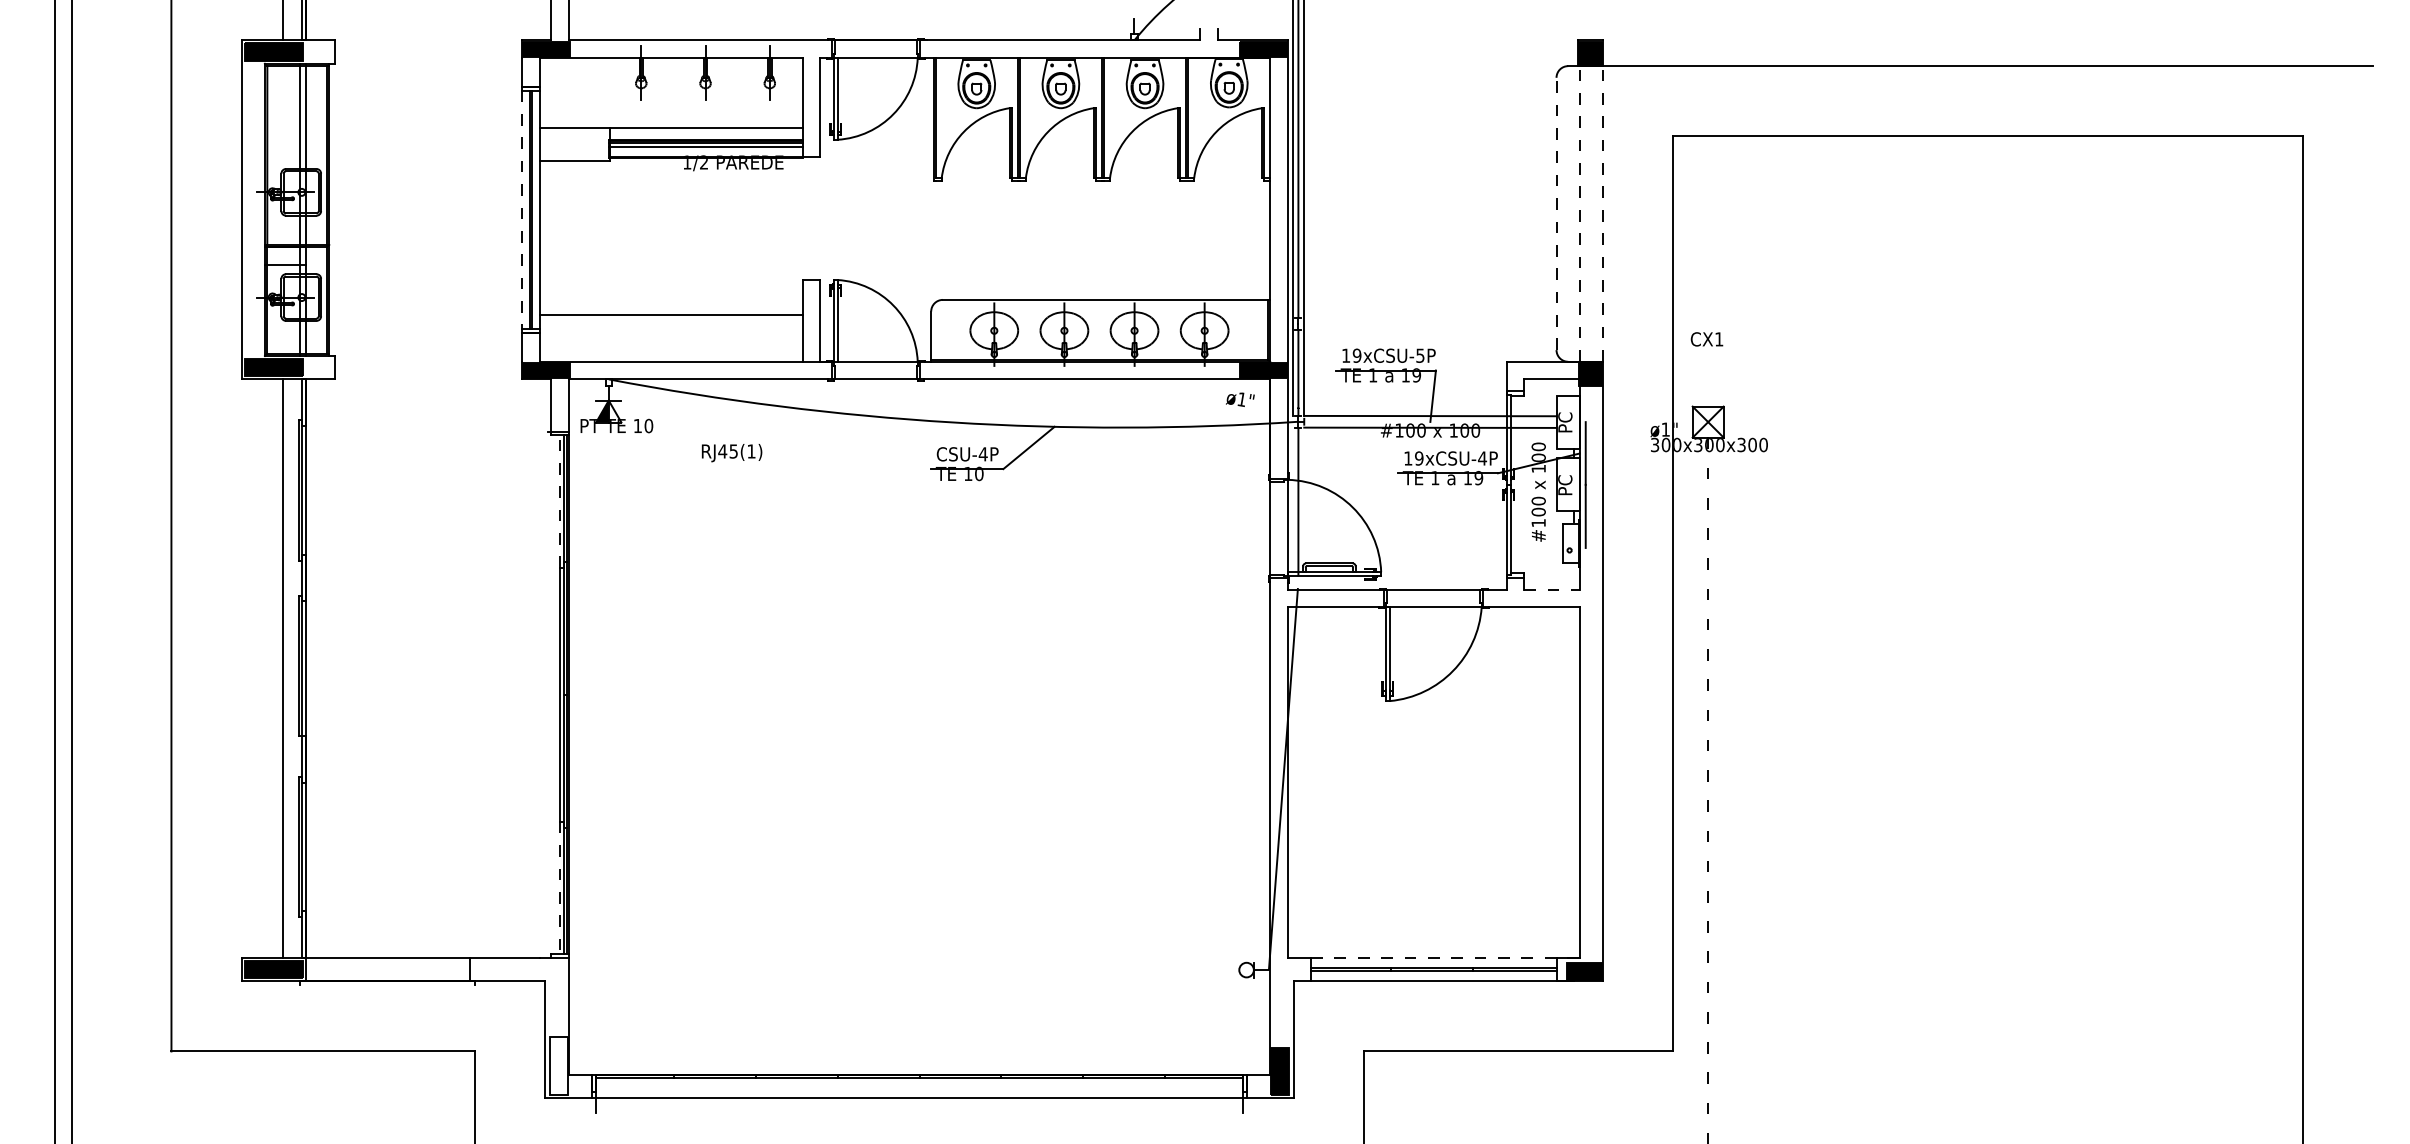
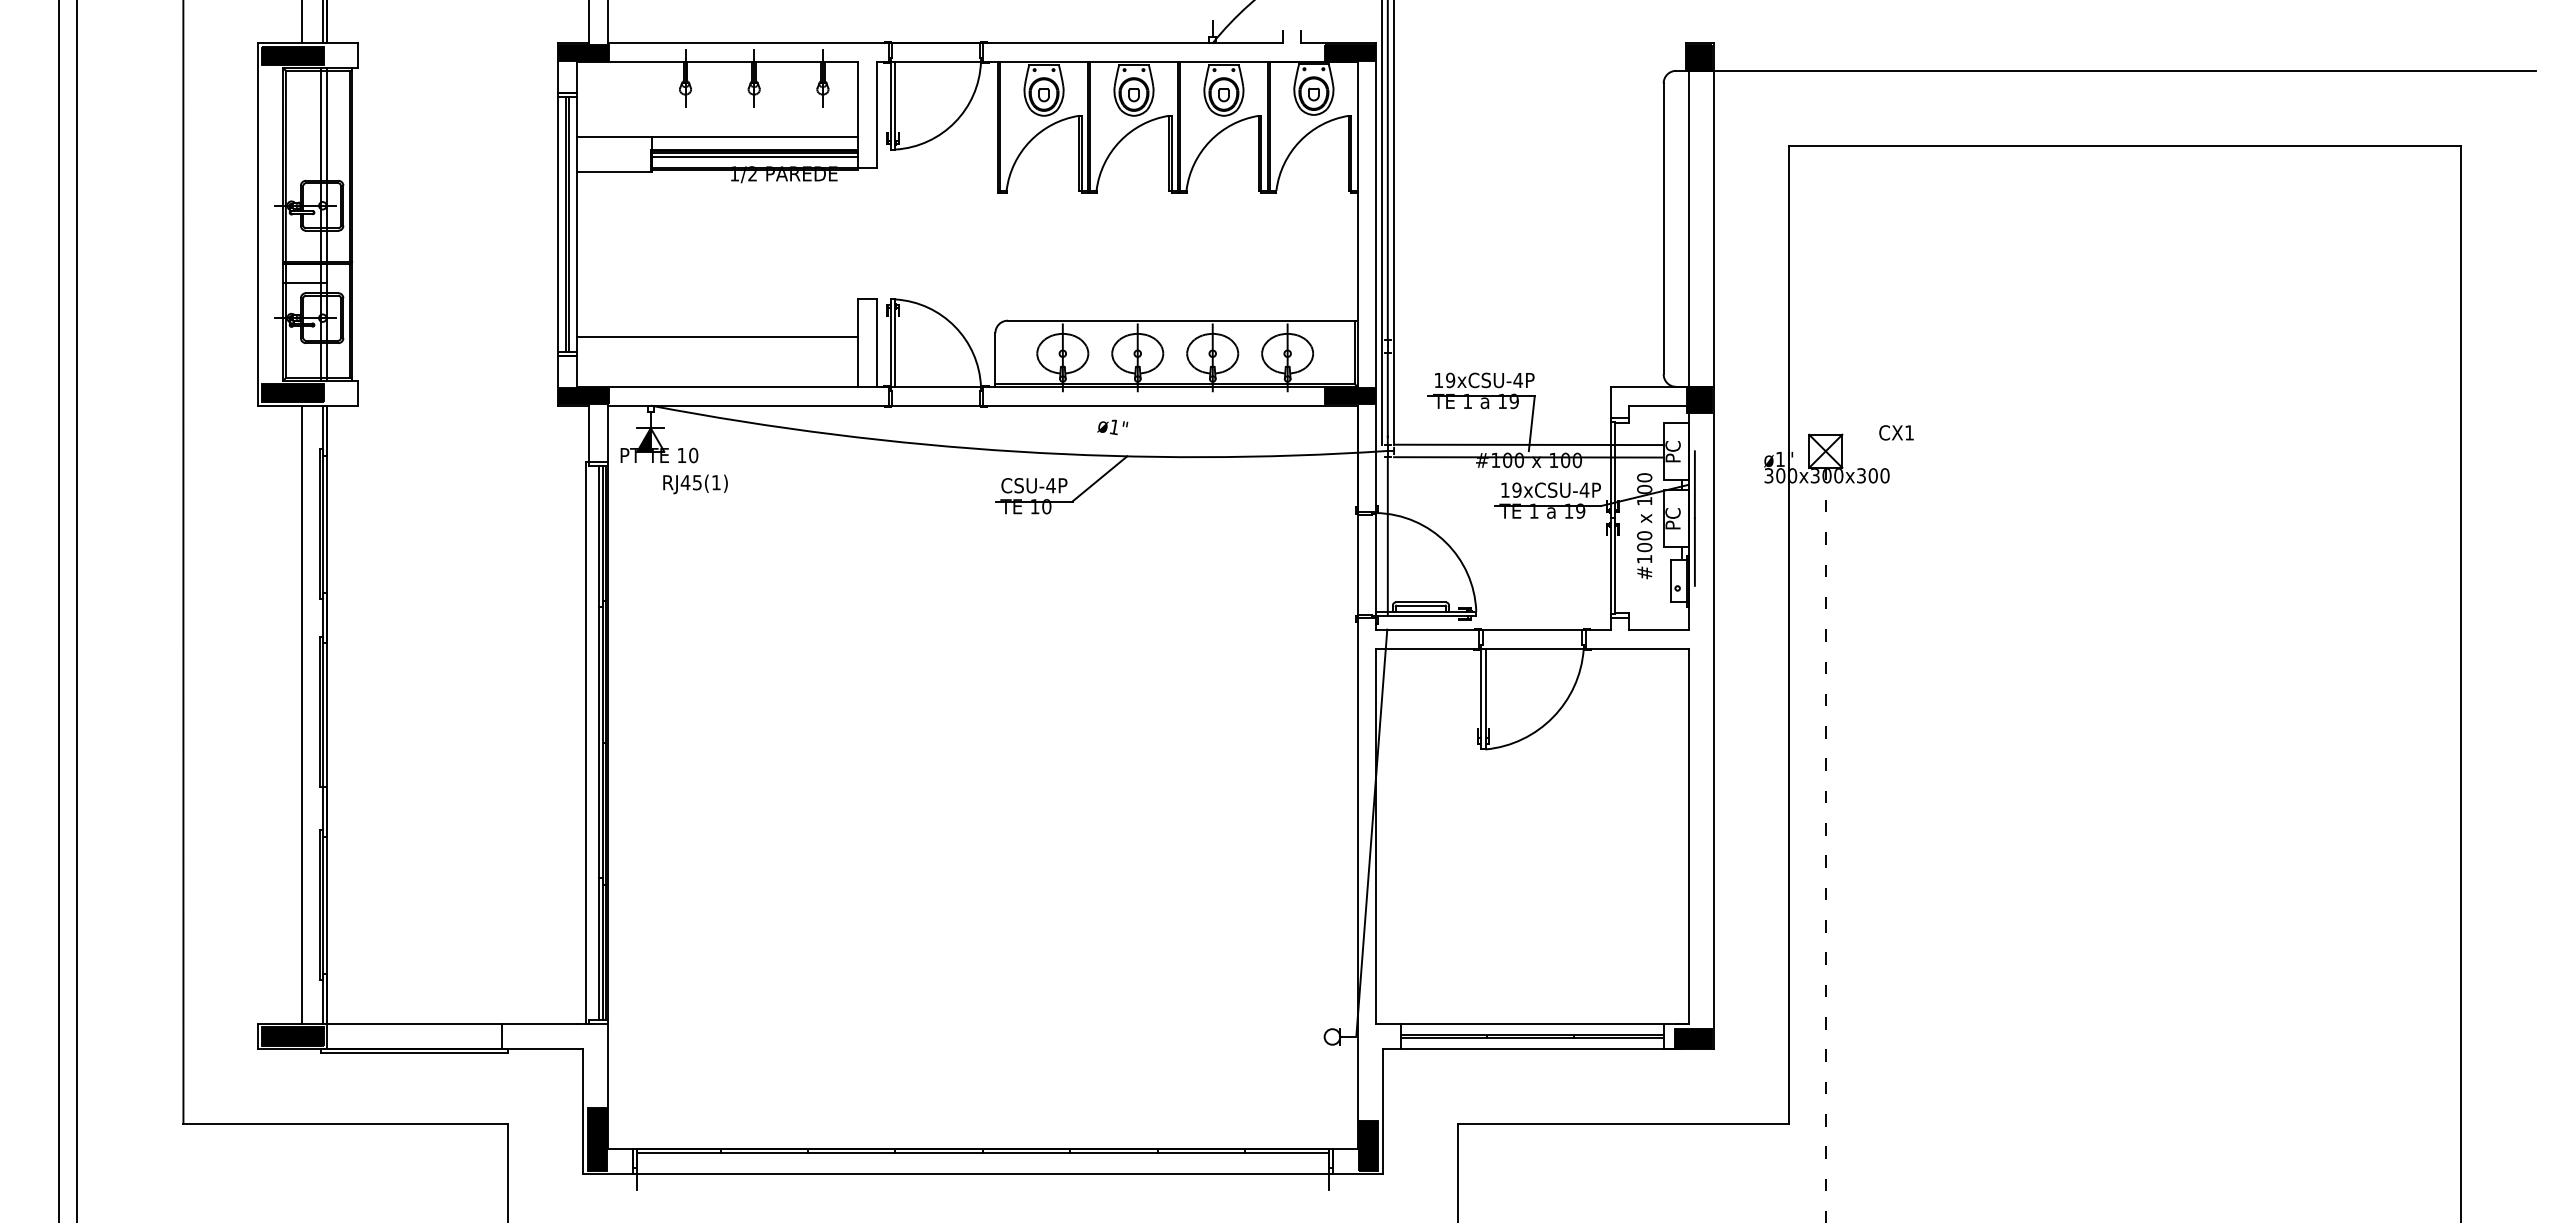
line: (522, 210) -> (558, 225), dashed -> solid
line: (1556, 213) -> (1663, 228), dashed -> solid
line: (1579, 213) -> (1688, 228), dashed -> solid
line: (1603, 213) -> (1713, 228), dashed -> solid
text: (1707, 339) -> (1896, 432), moved
text: (1420, 355) -> (1518, 380), 19xCSU-5P -> 19xCSU-4P
text: (1240, 399) -> (1112, 427), moved
text: (732, 453) -> (695, 484), moved
line: (559, 501) -> (598, 536), dashed -> solid
line: (1551, 589) -> (1658, 630), dashed -> solid
line: (548, 694) -> (586, 742), added
line: (559, 888) -> (598, 949), dashed -> solid
line: (1434, 957) -> (1533, 1023), dashed -> solid
line: (387, 984) -> (414, 1052), added
fill: (558, 1066) -> (597, 1139), added

